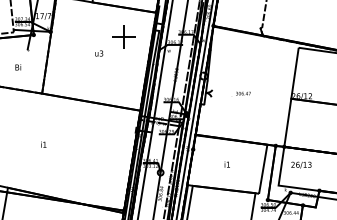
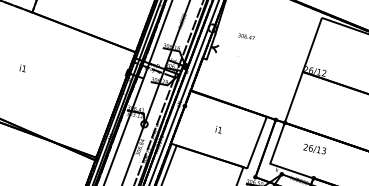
text: (243, 93) -> (246, 36), moved
text: (301, 164) -> (315, 148), moved

